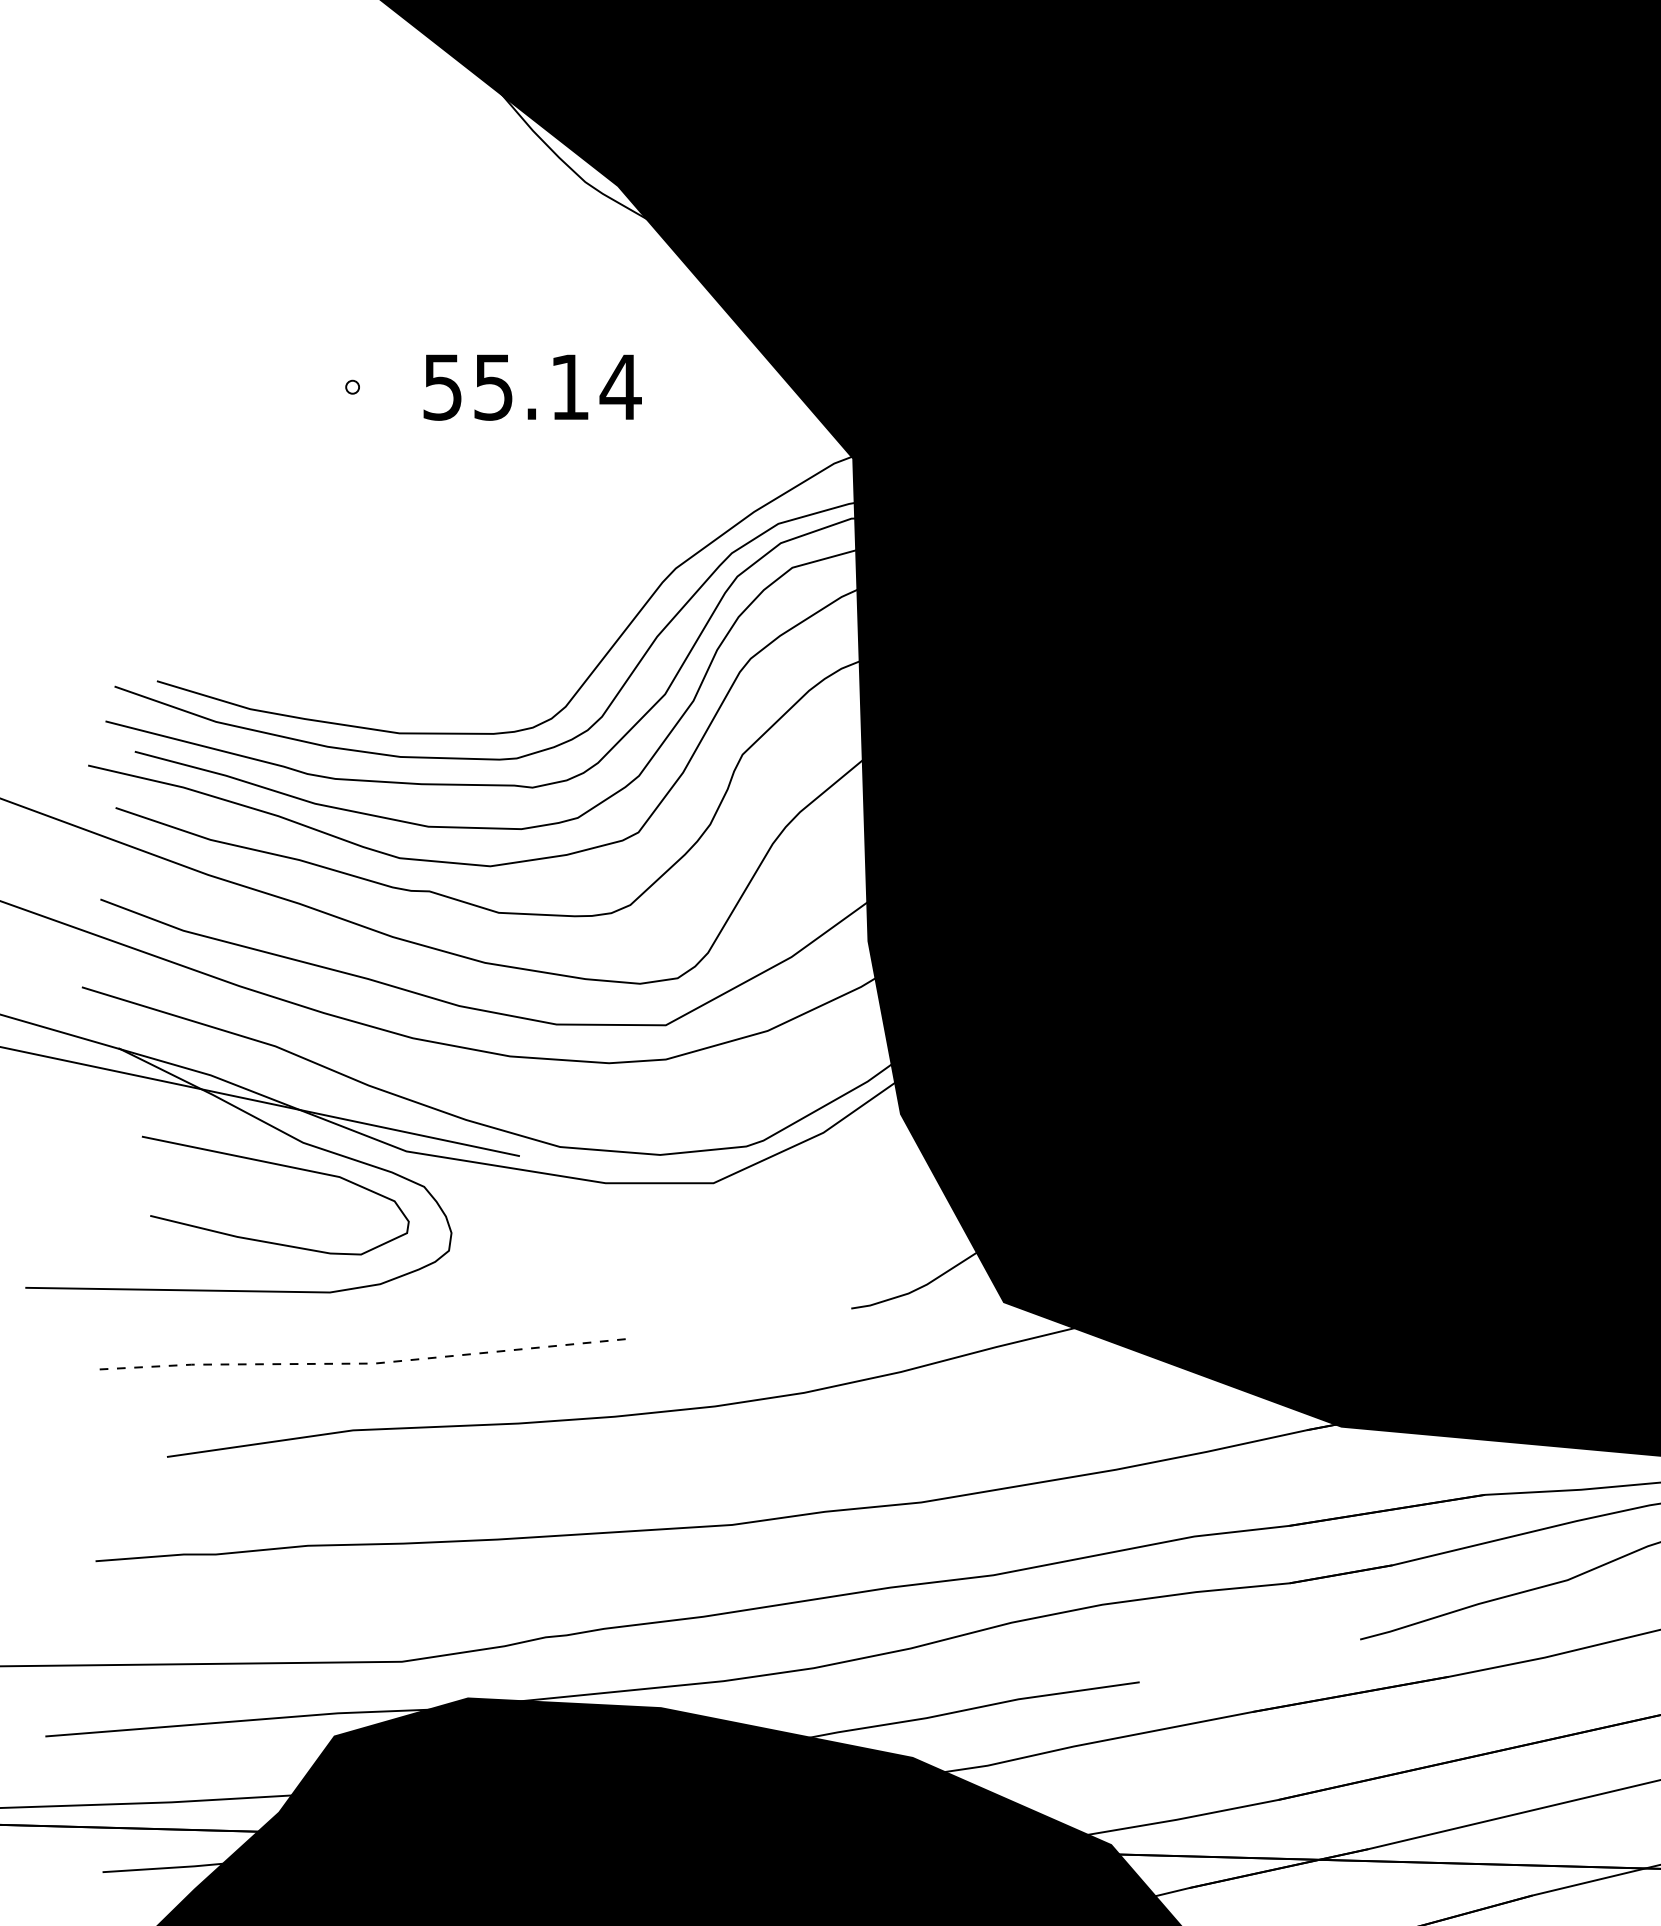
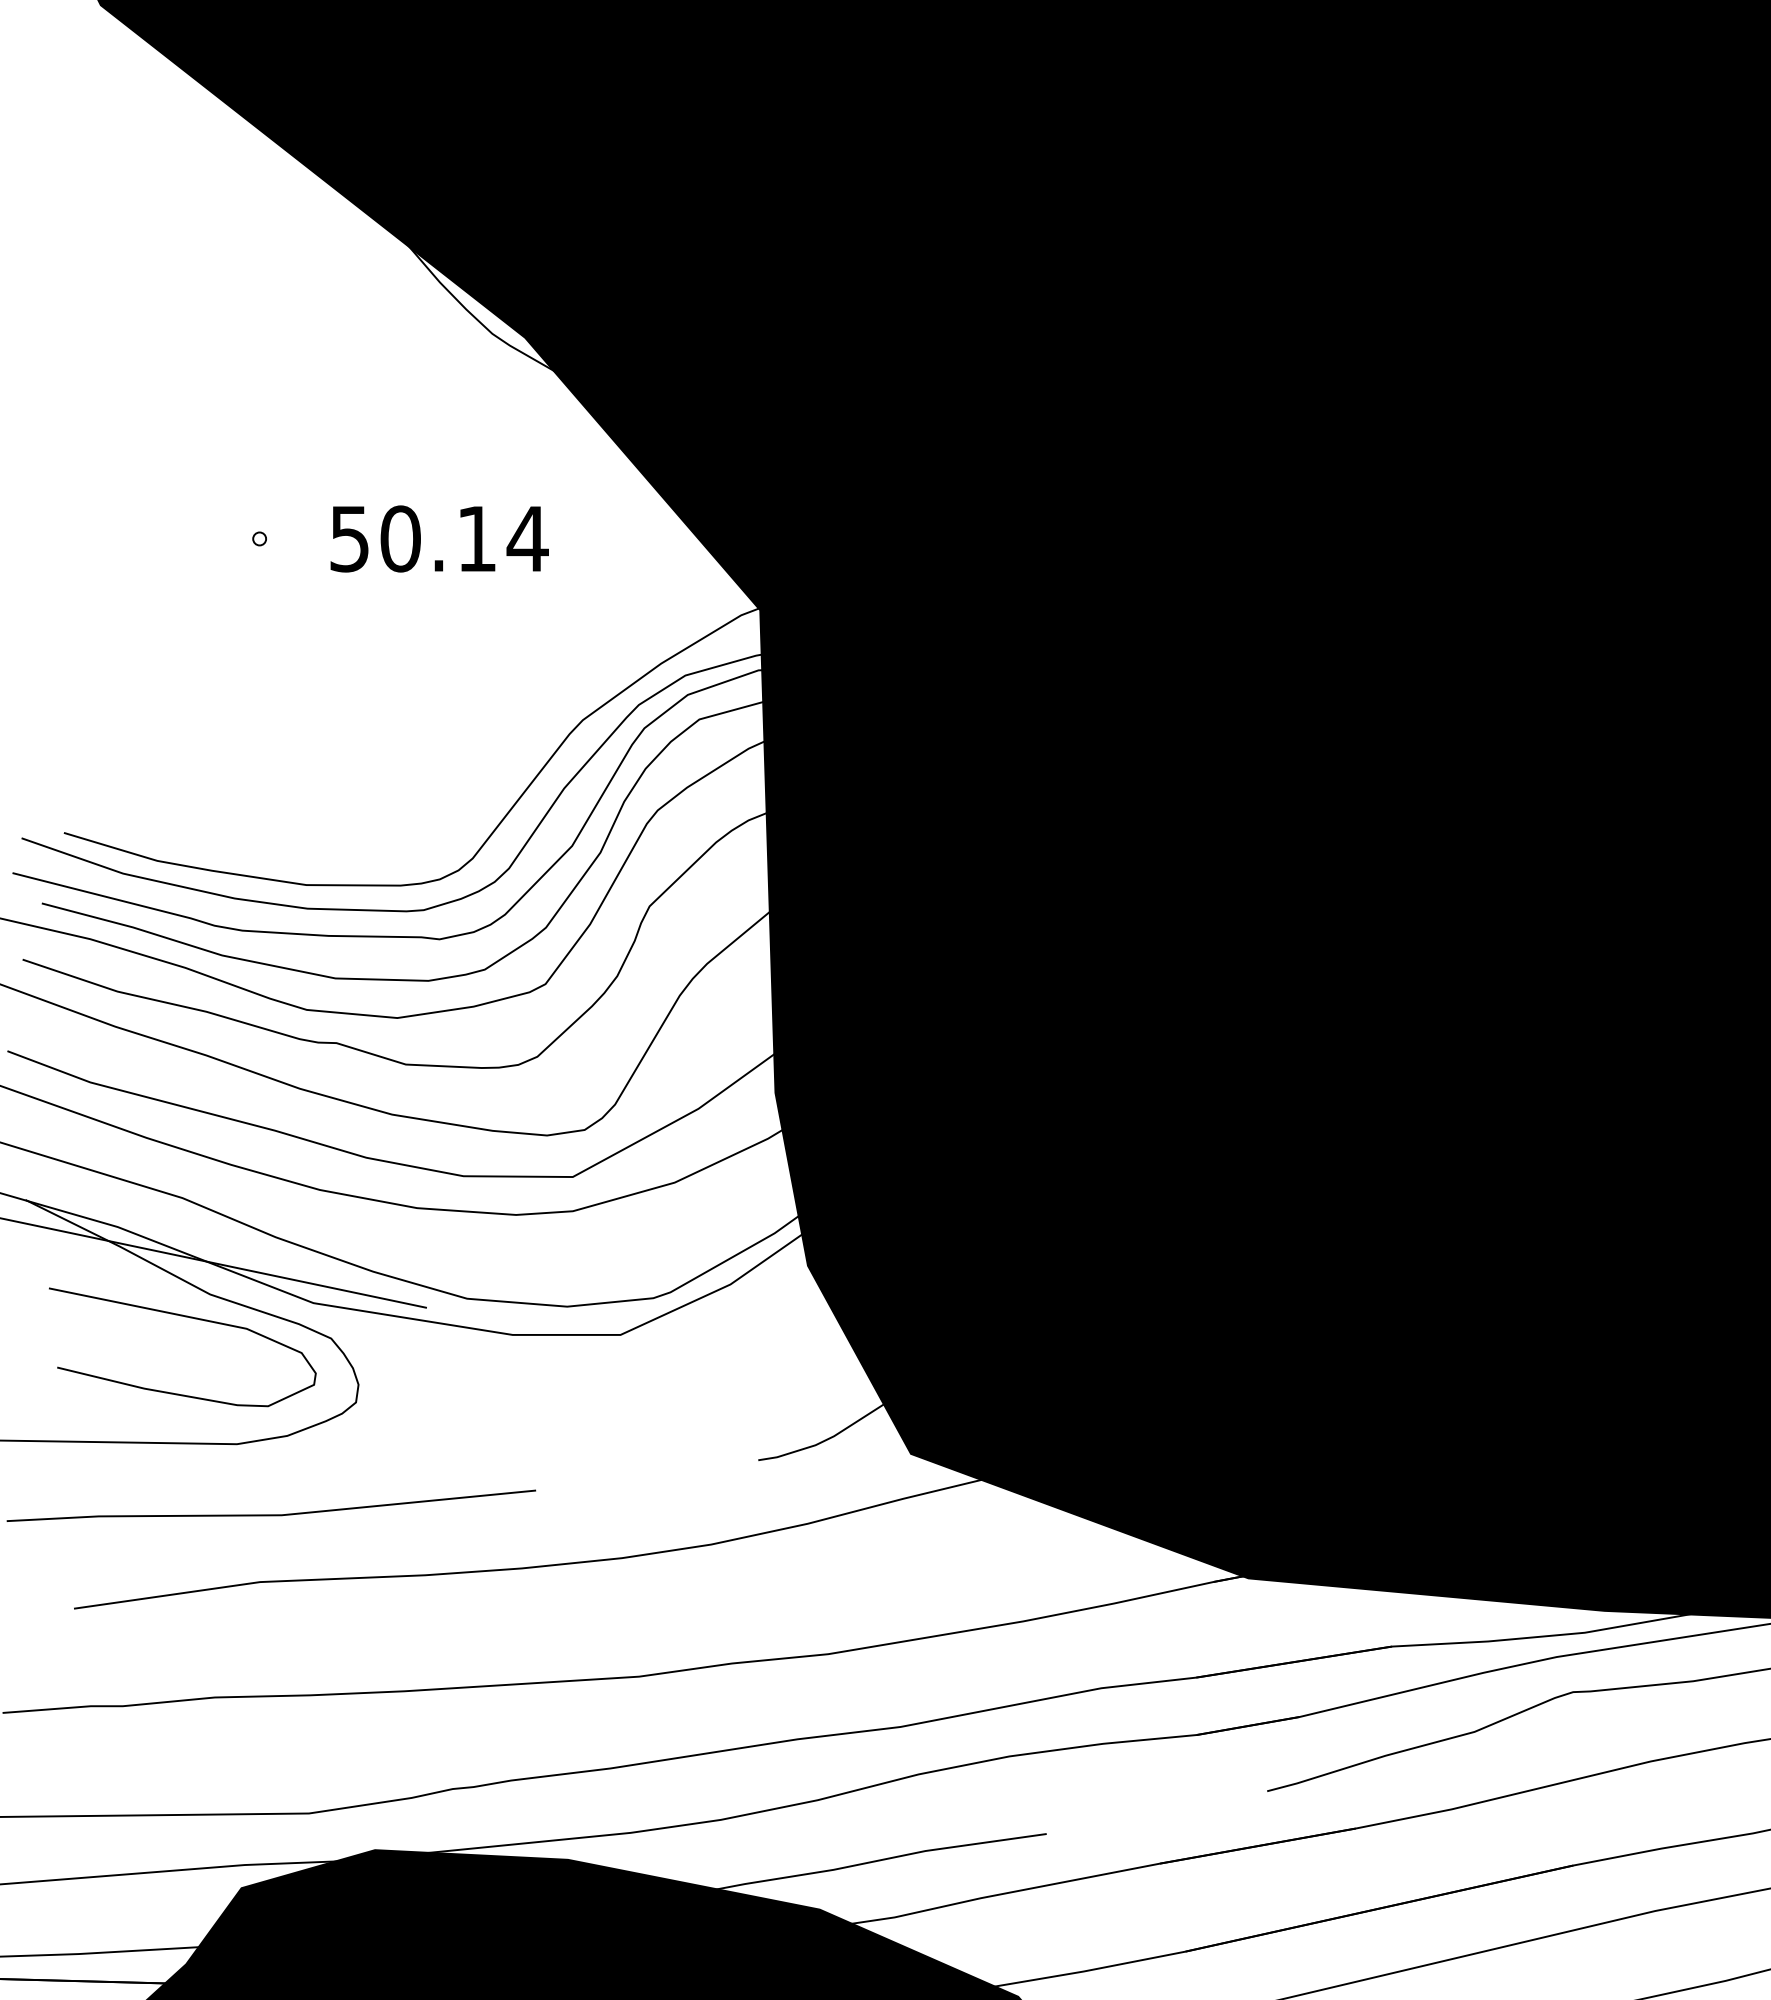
text: (493, 386) -> (400, 538), 55.14 -> 50.14
line: (364, 1363) -> (271, 1515), dashed -> solid

